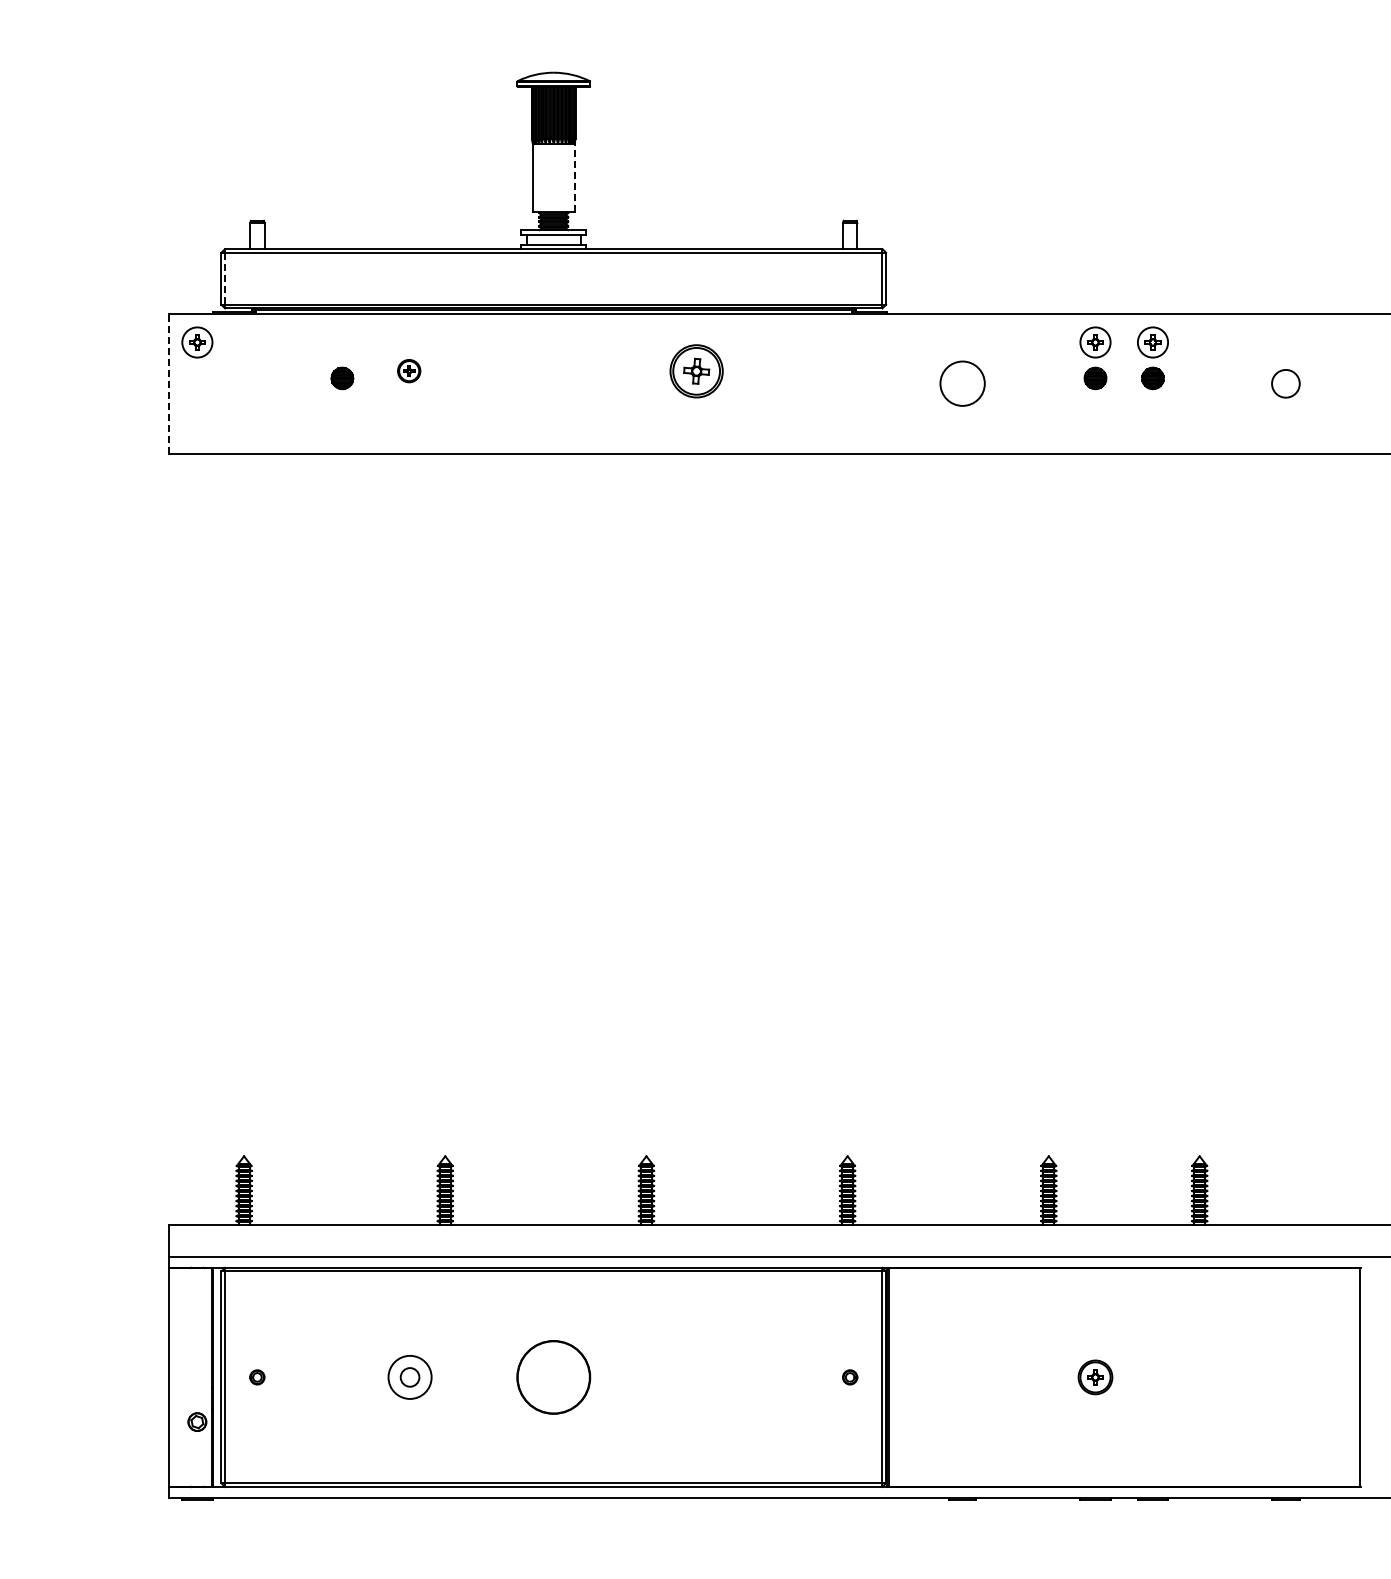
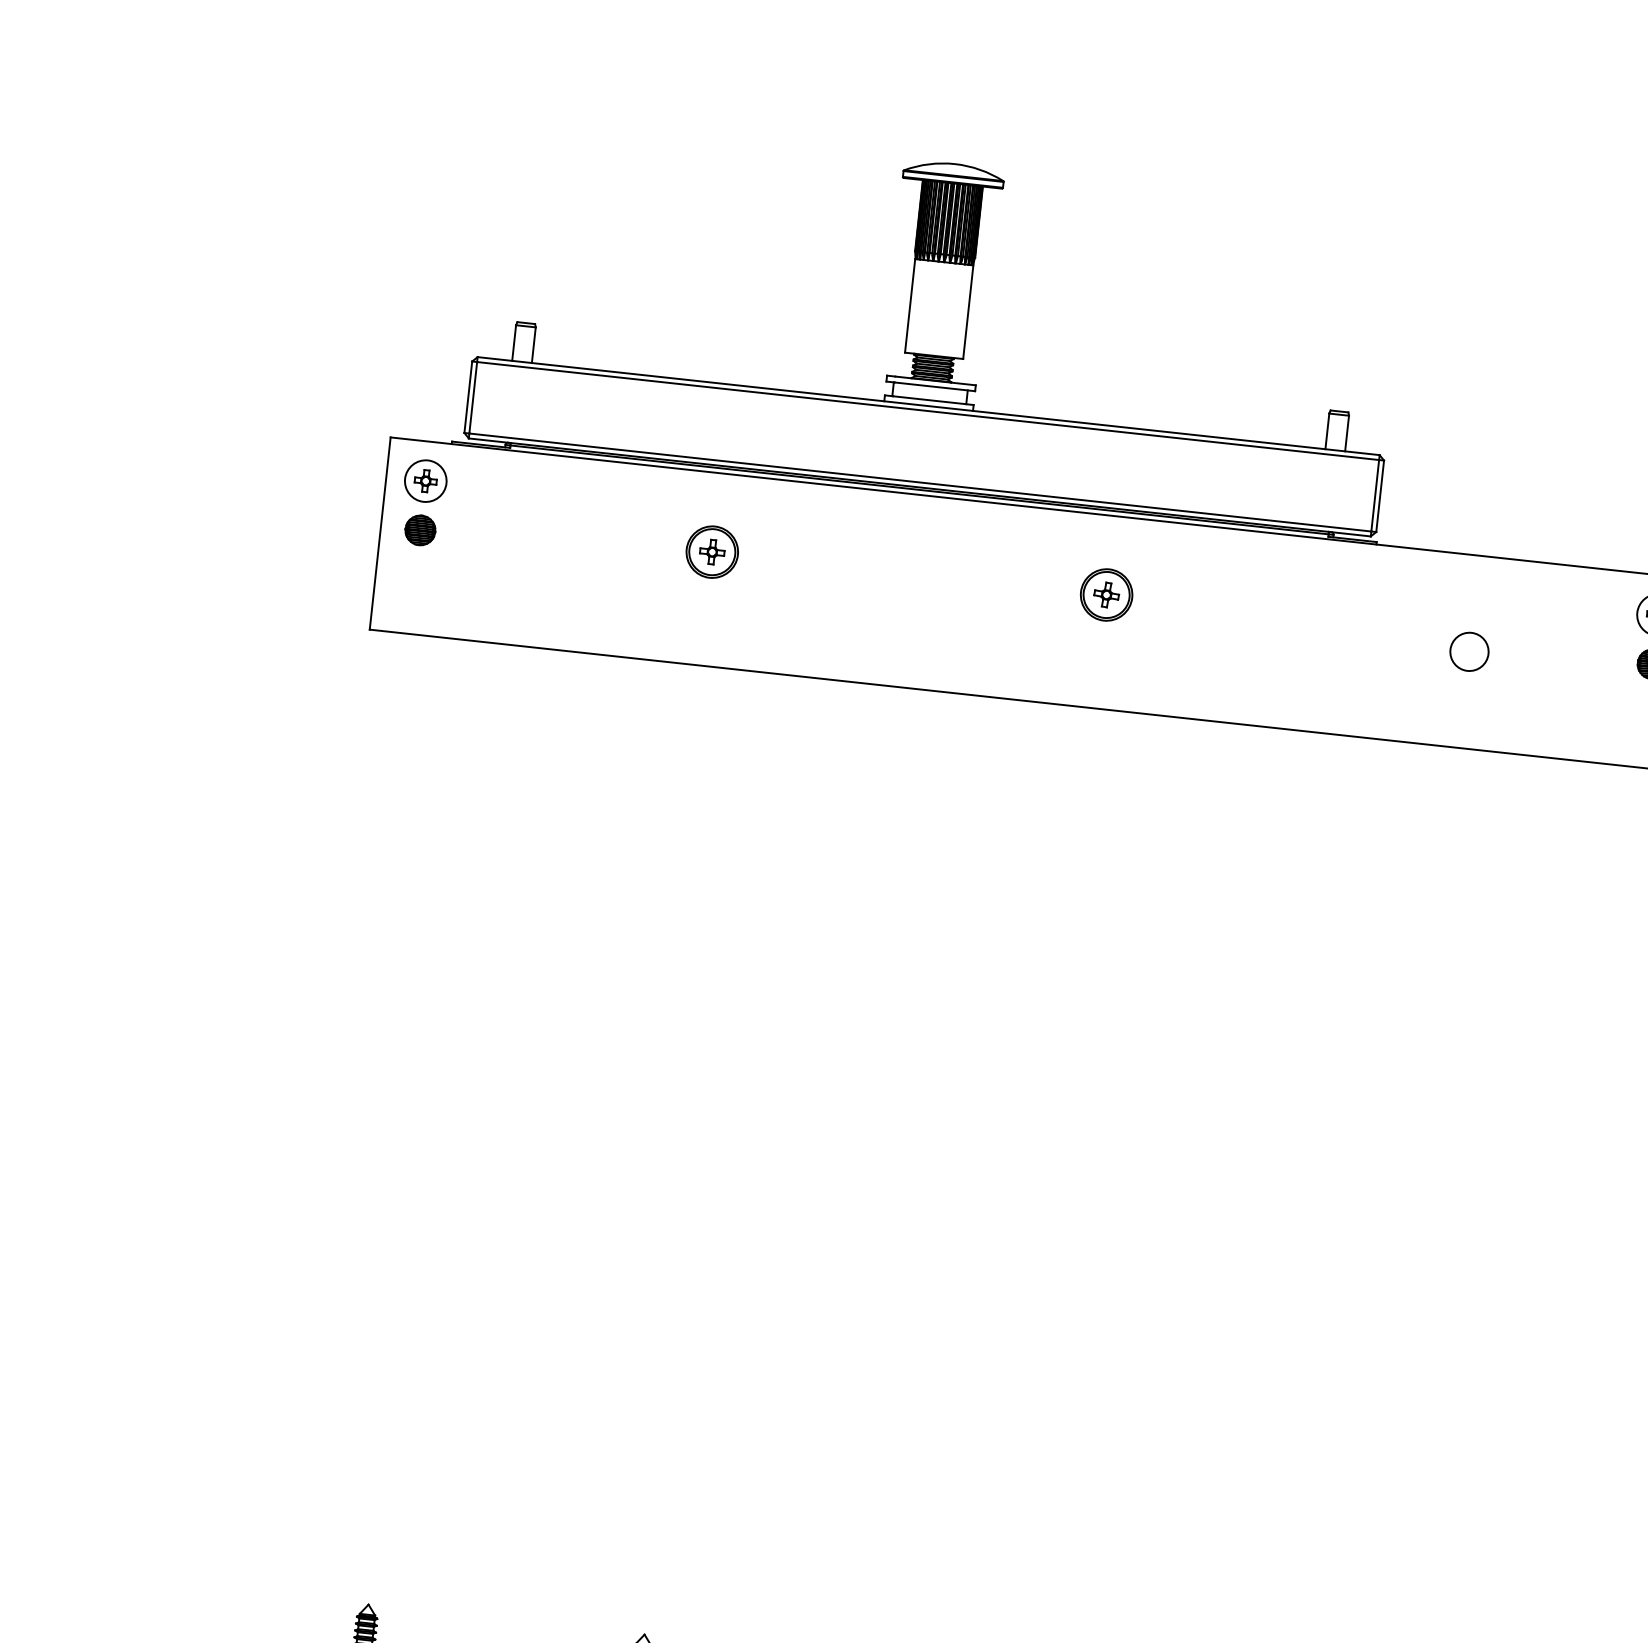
line: (574, 177) -> (967, 310), dashed -> solid
line: (225, 279) -> (473, 398), dashed -> solid
part: (408, 370) -> (711, 551), size x1.67
part: (696, 370) -> (1106, 593), size x0.71
part: (342, 378) -> (420, 530), moved
line: (168, 383) -> (380, 533), dashed -> solid
circle: (962, 383) -> (1469, 651), size x0.62

